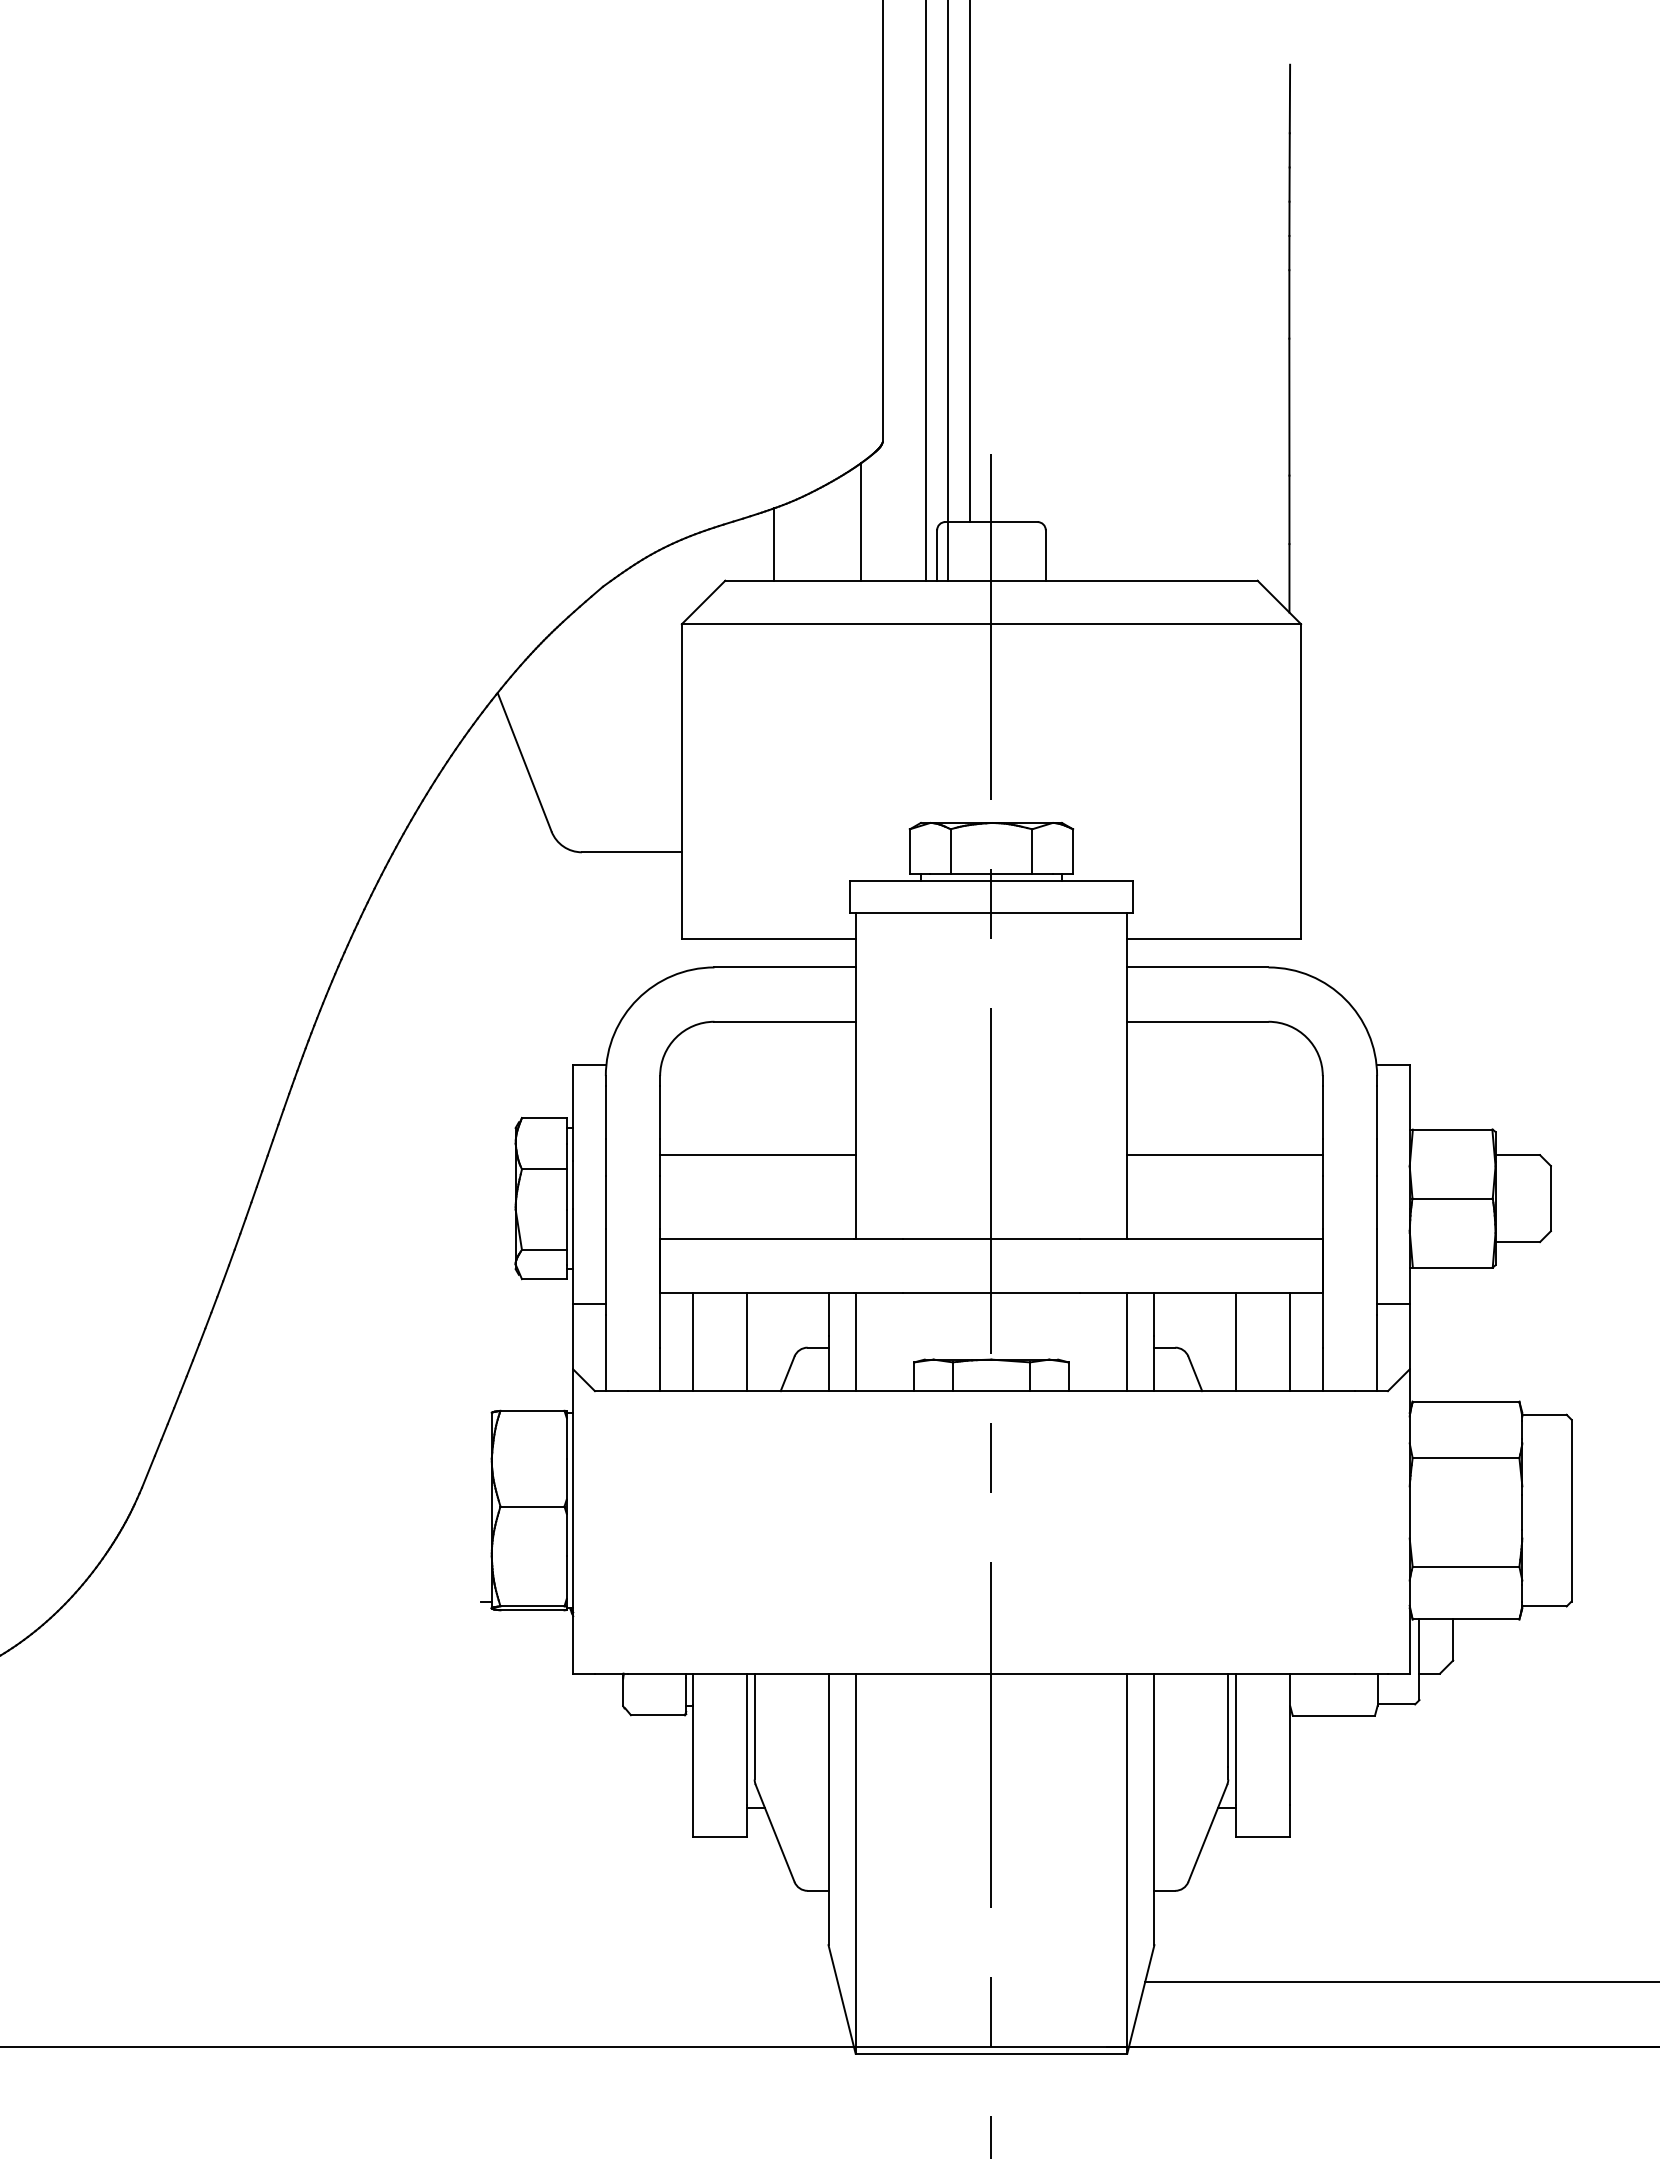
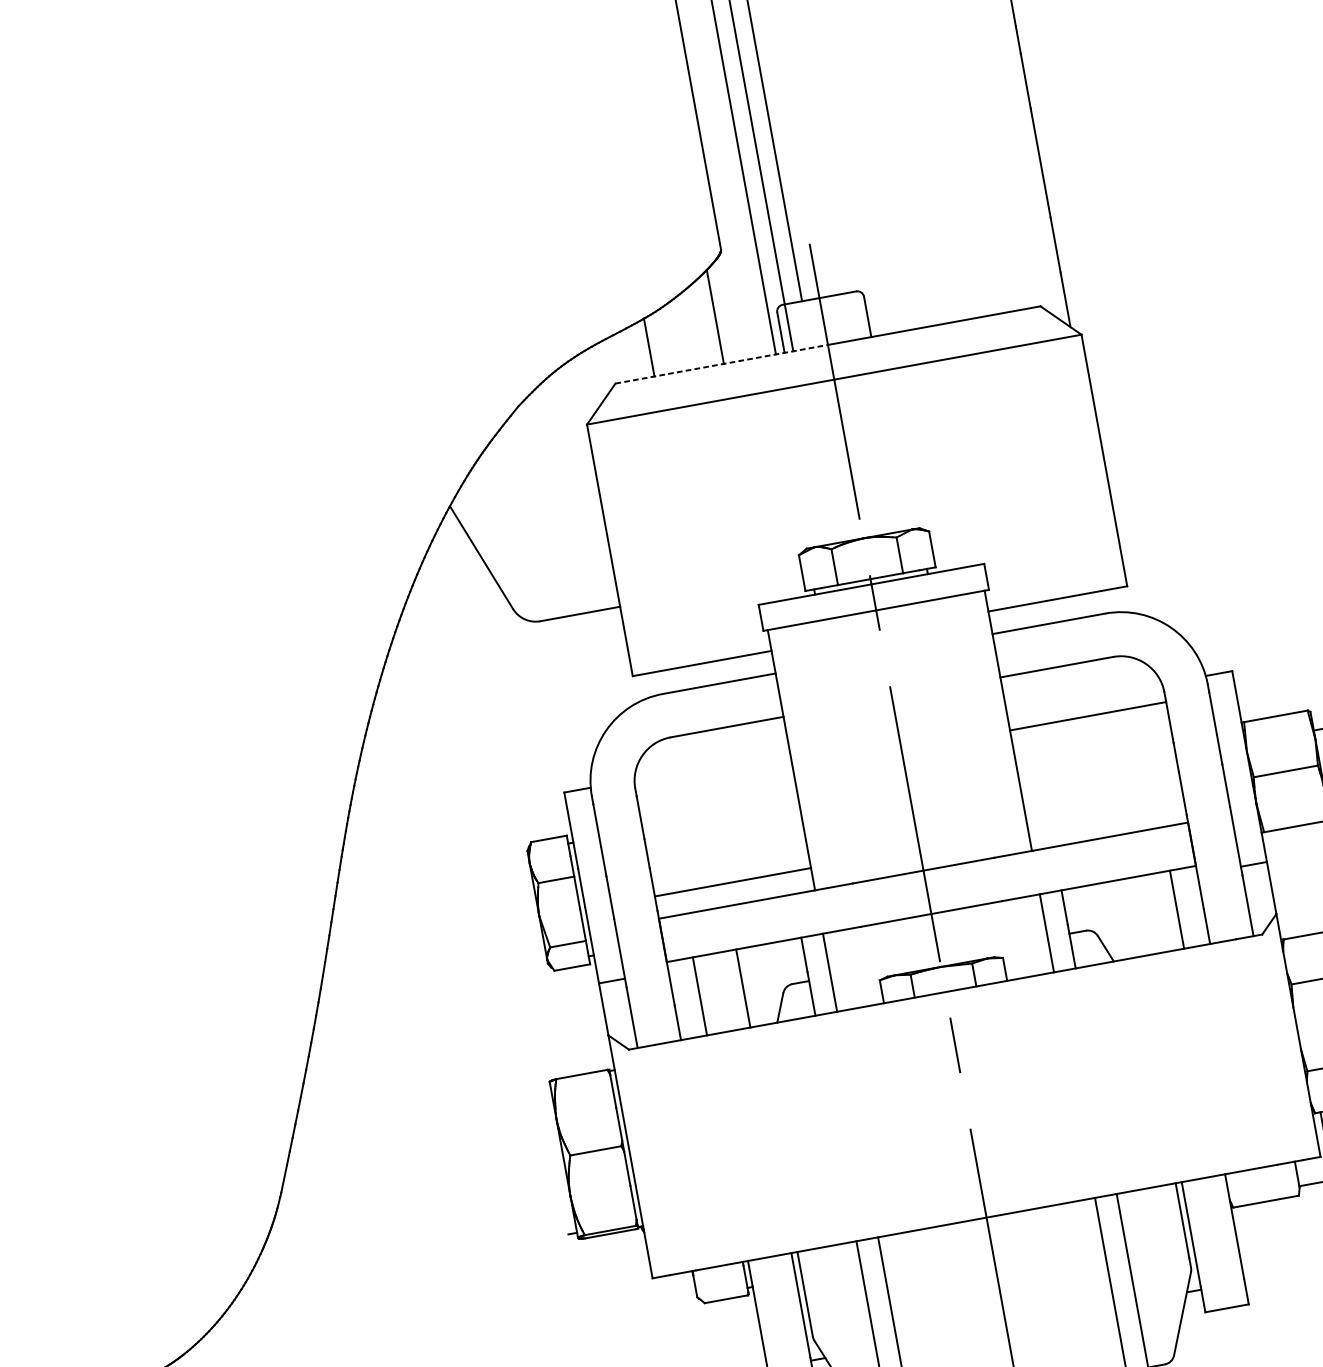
line: (858, 580) -> (721, 364), solid -> dashed
line: (757, 1155) -> (732, 882), moved
line: (1224, 1155) -> (1087, 716), moved
line: (1235, 1342) -> (1133, 917), removed

